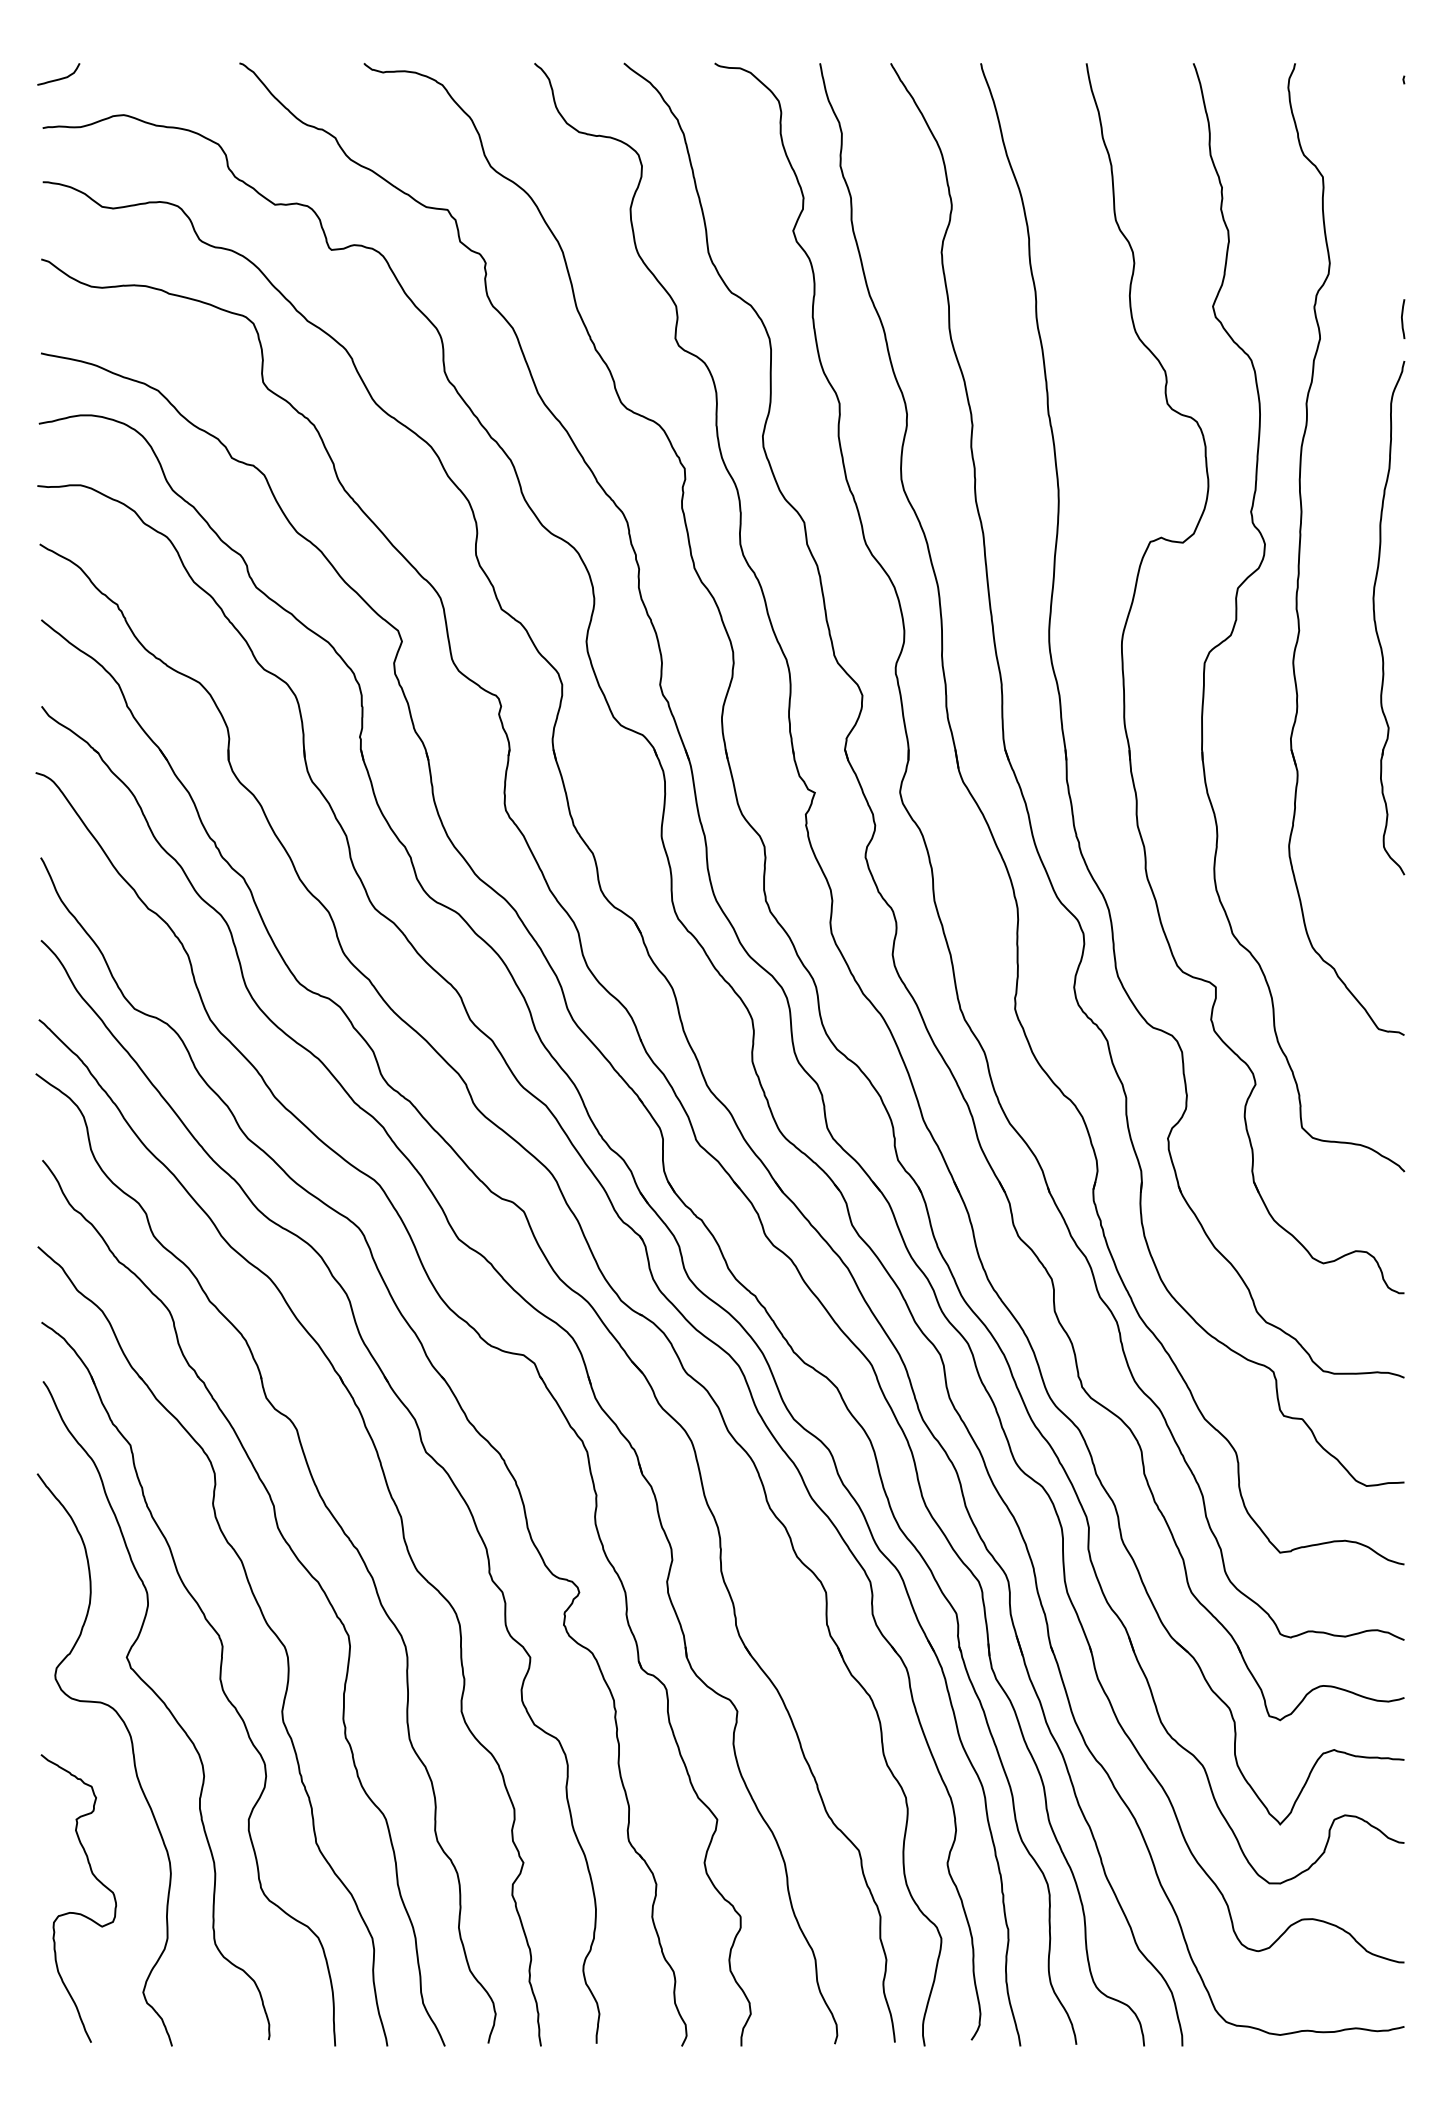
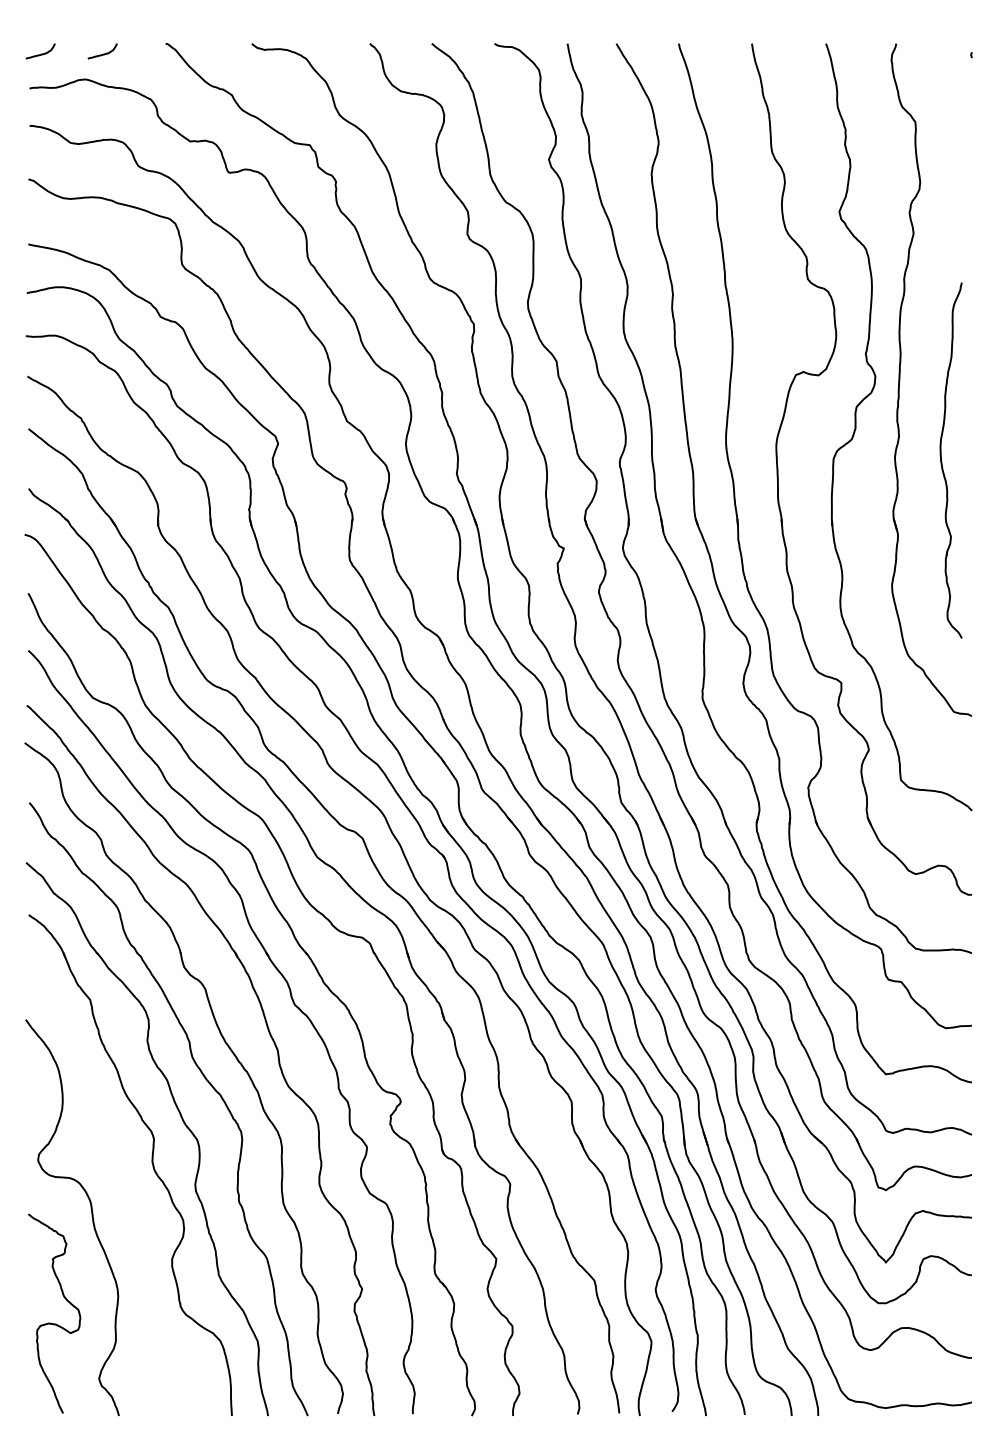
curve: (149, 77) -> (103, 53), added
line: (1402, 318) -> (970, 220), removed
part: (1376, 619) -> (942, 461), moved
curve: (164, 1706) -> (113, 1180), removed

